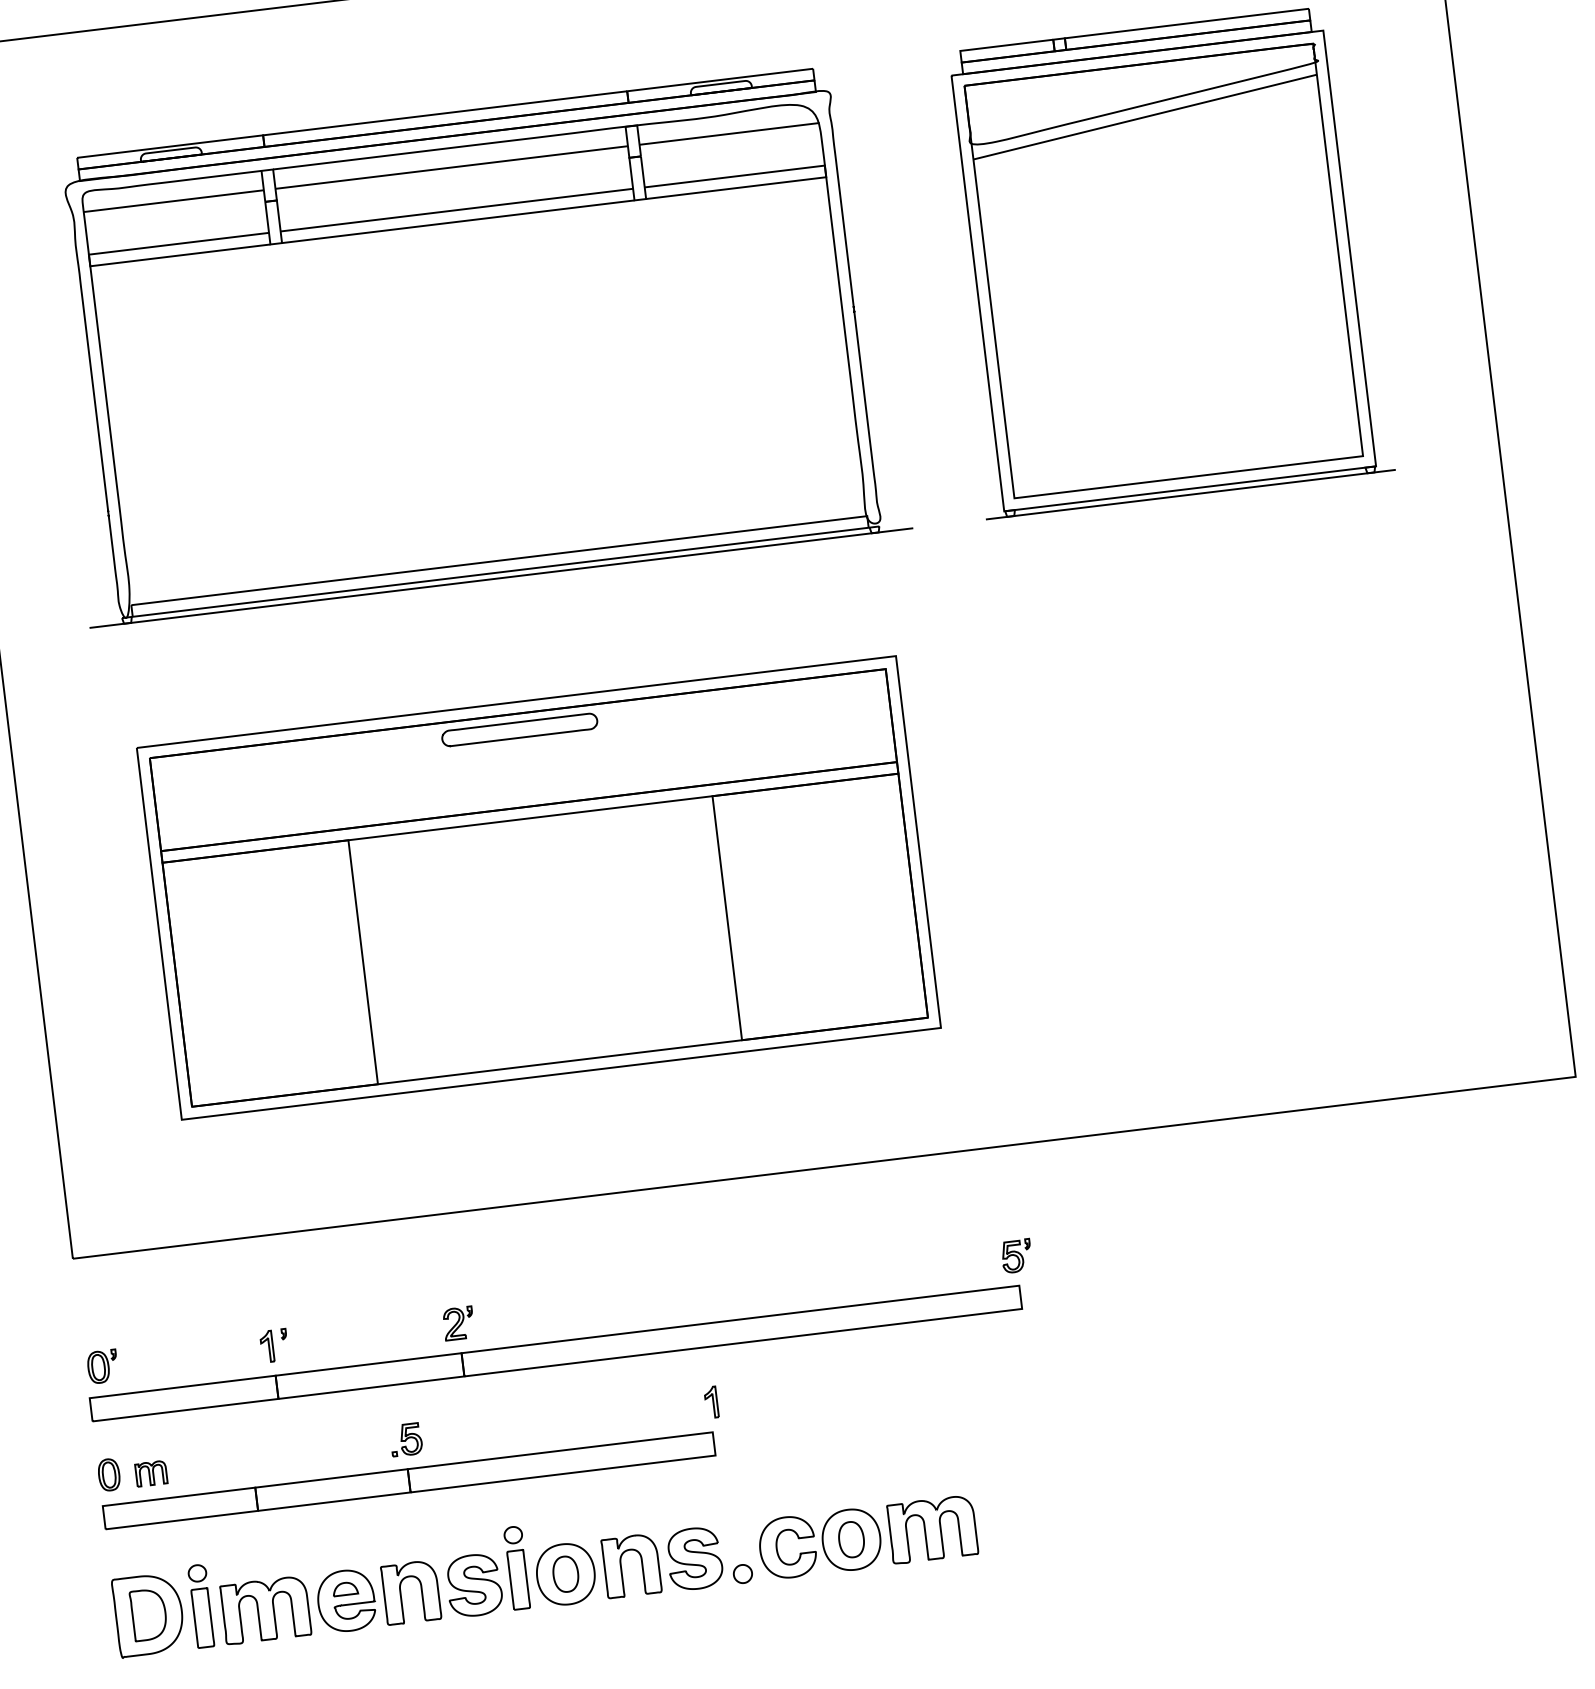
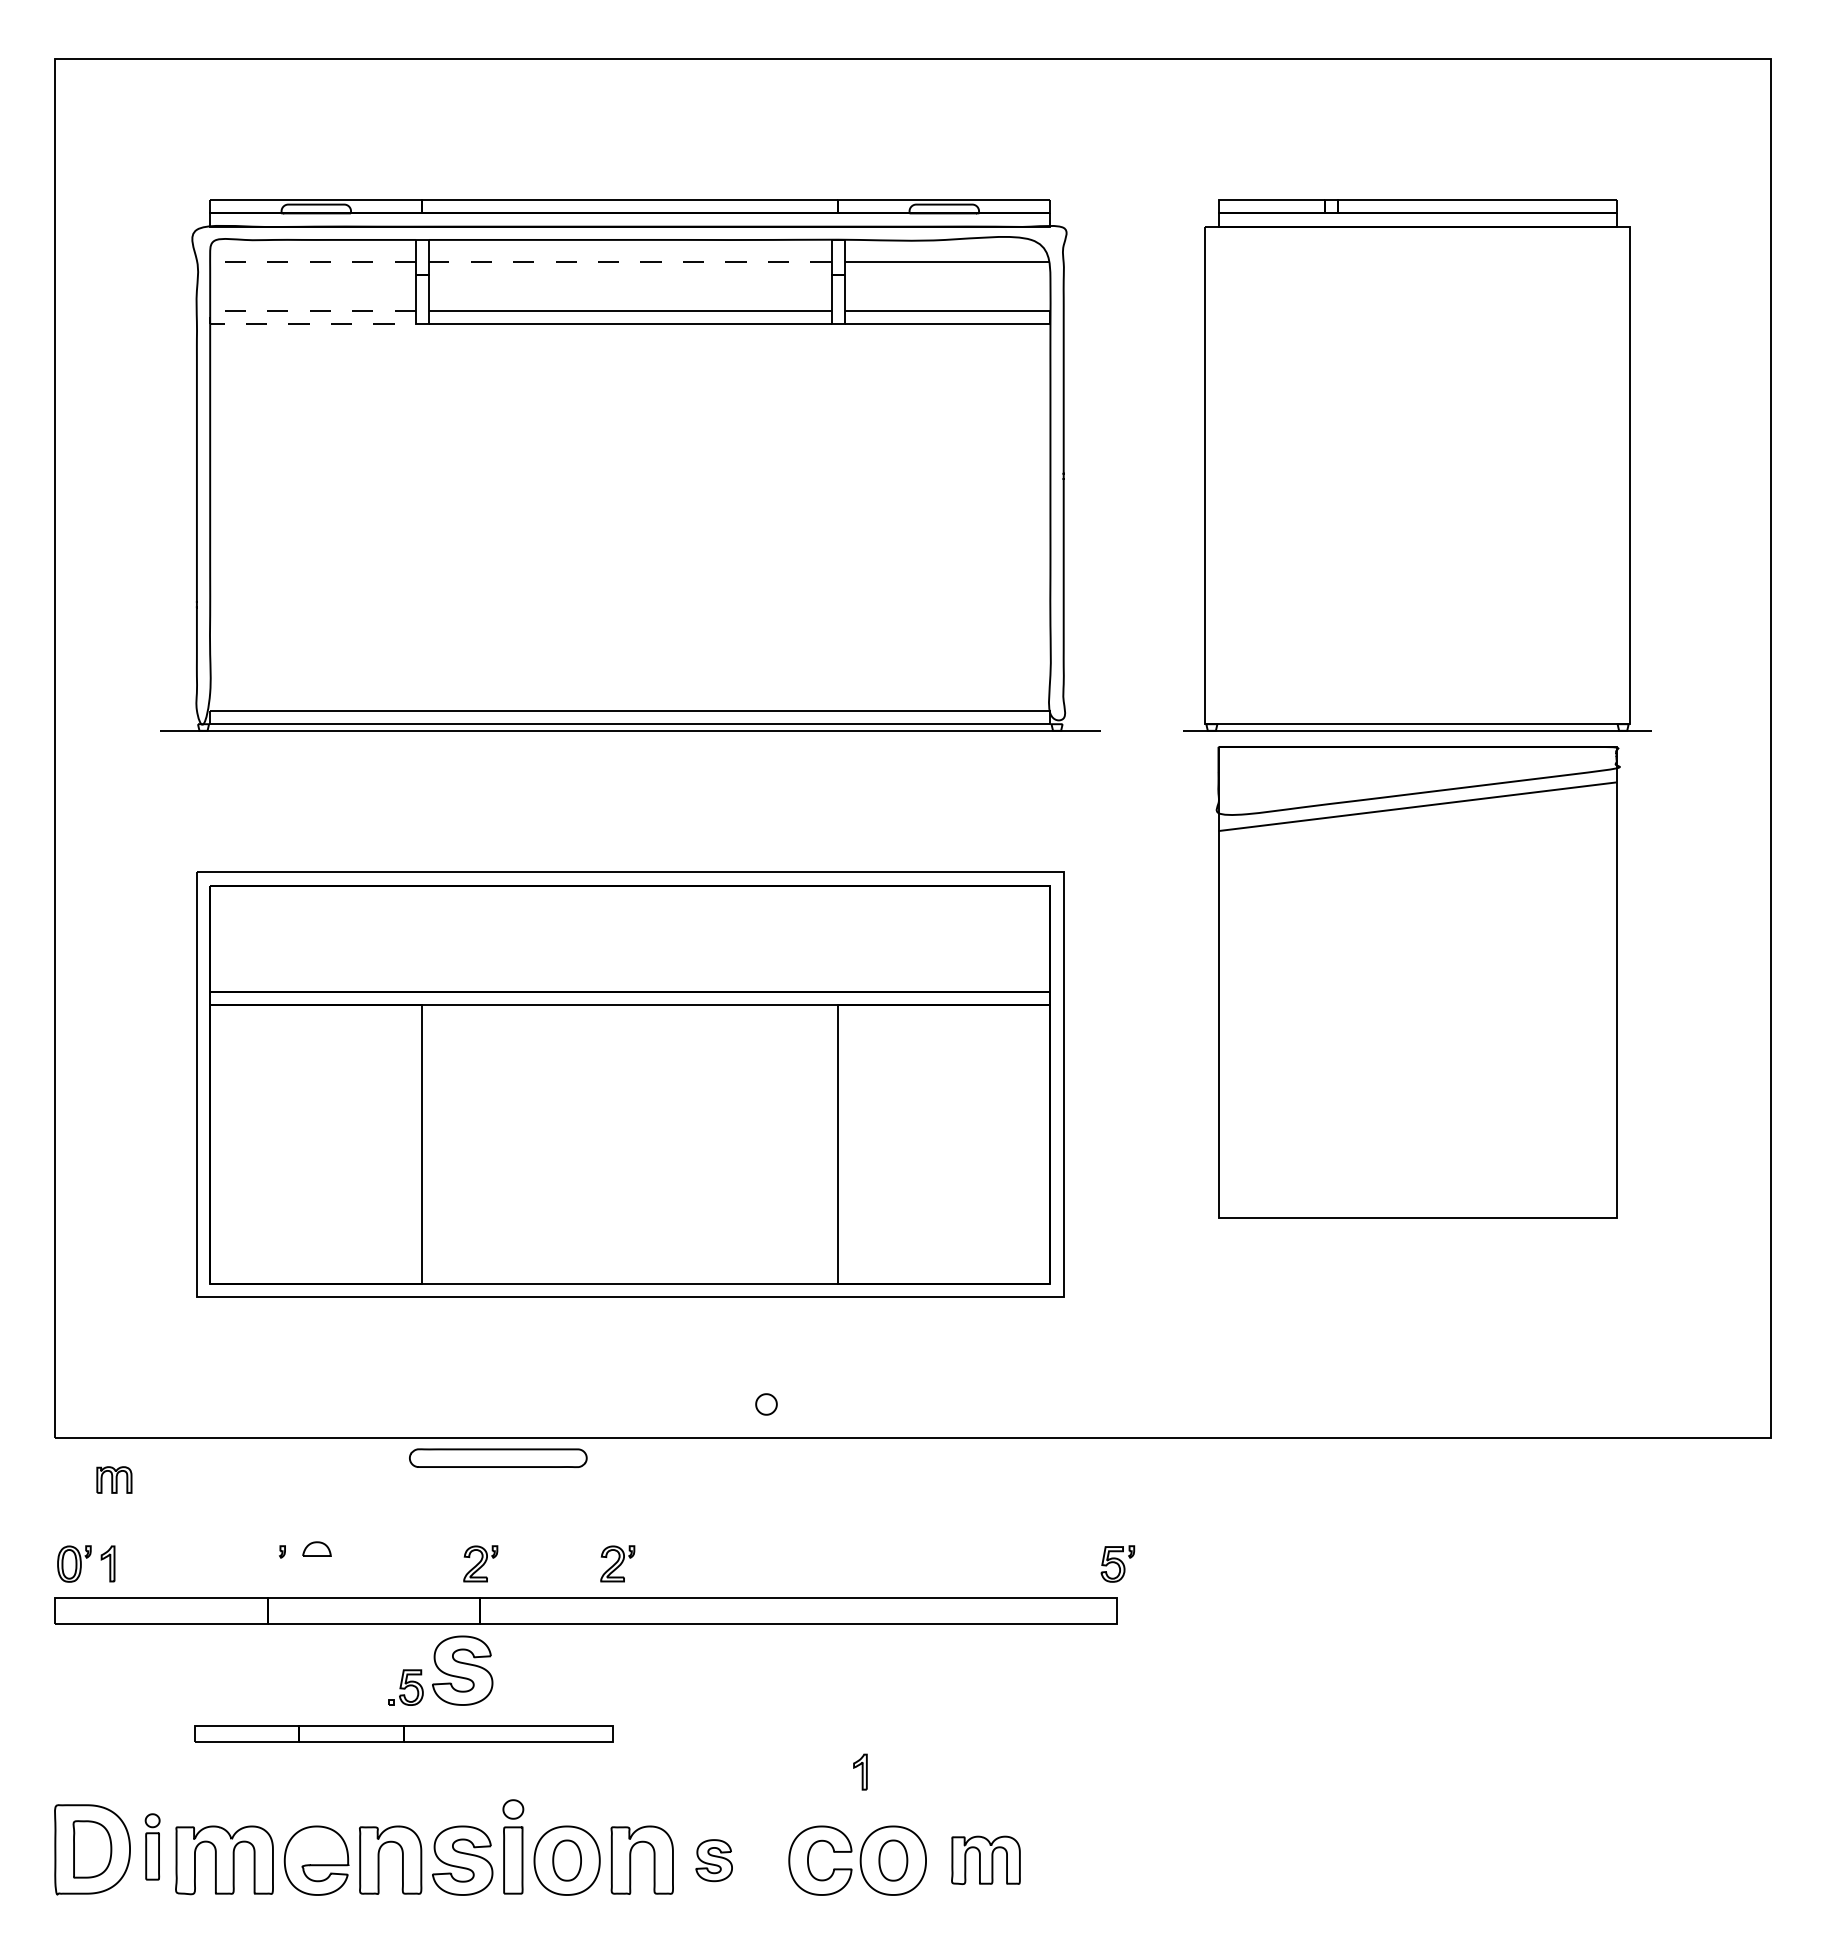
line: (451, 168) -> (629, 262), solid -> dashed
line: (173, 201) -> (312, 262), solid -> dashed
line: (89, 260) -> (210, 317), solid -> dashed
part: (1163, 271) -> (1417, 982), moved
part: (519, 729) -> (498, 1457), moved
part: (578, 1308) -> (617, 1563), added
part: (266, 1346) -> (107, 1563), moved
part: (711, 1401) -> (860, 1771), moved
part: (454, 1418) -> (462, 1670), added
part: (151, 1473) -> (114, 1479), moved
part: (108, 1474) -> (66, 1686), removed
part: (409, 1480) -> (403, 1733), size x0.6
part: (932, 1529) -> (985, 1860), size x0.7
part: (694, 1558) -> (713, 1860), size x0.6
part: (742, 1574) -> (766, 1404), moved
part: (344, 1588) -> (316, 1548), moved
part: (201, 1605) -> (152, 1846), size x0.7

